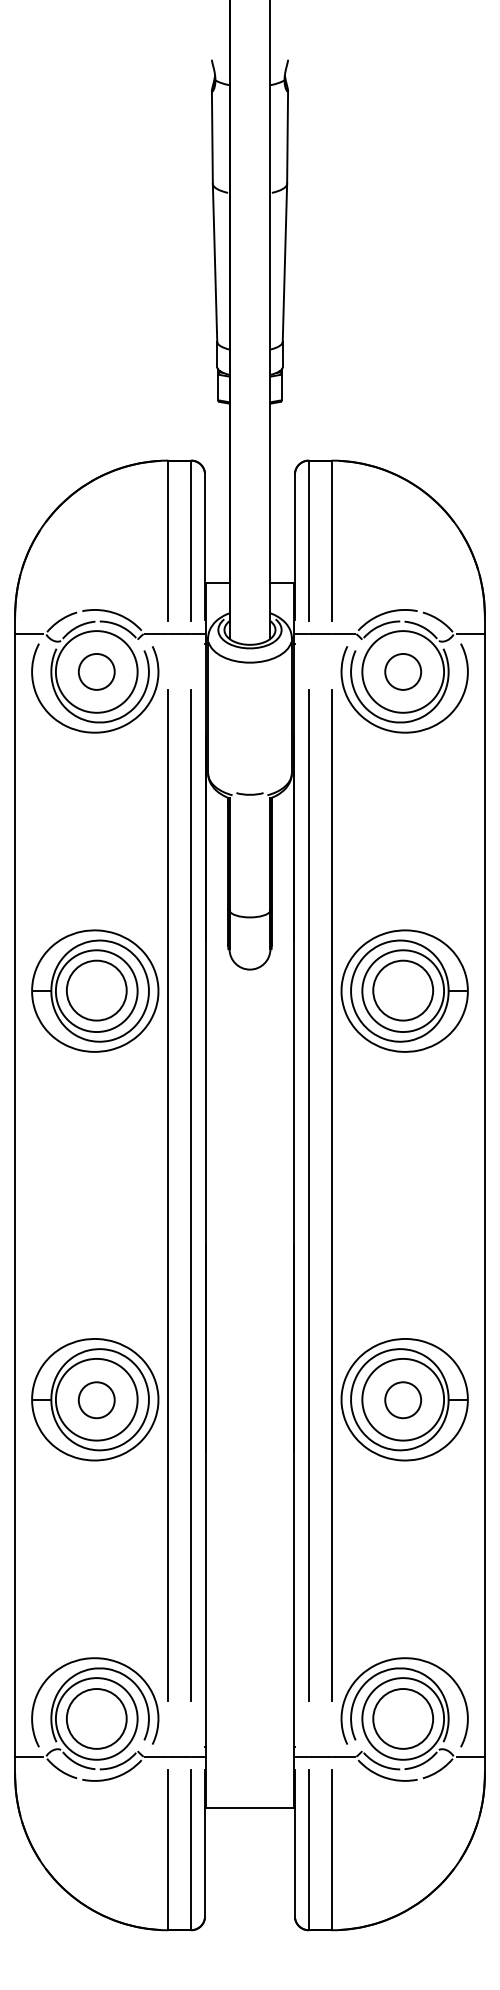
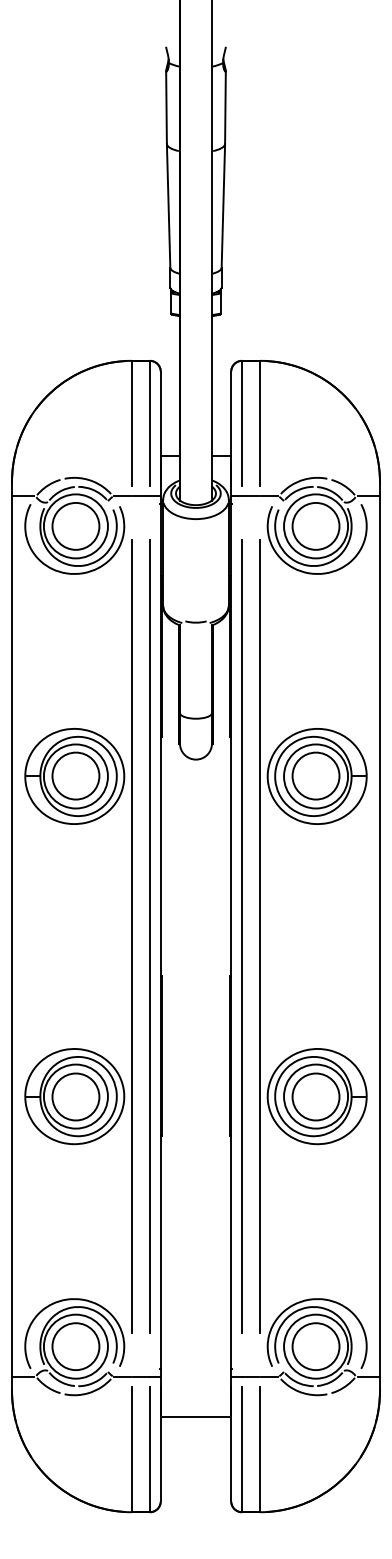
circle: (96, 670) -> (75, 525), size x1.67
circle: (402, 670) -> (315, 525), size x1.67
circle: (96, 1399) -> (75, 1096), size x1.67
circle: (402, 1399) -> (315, 1096), size x1.67

